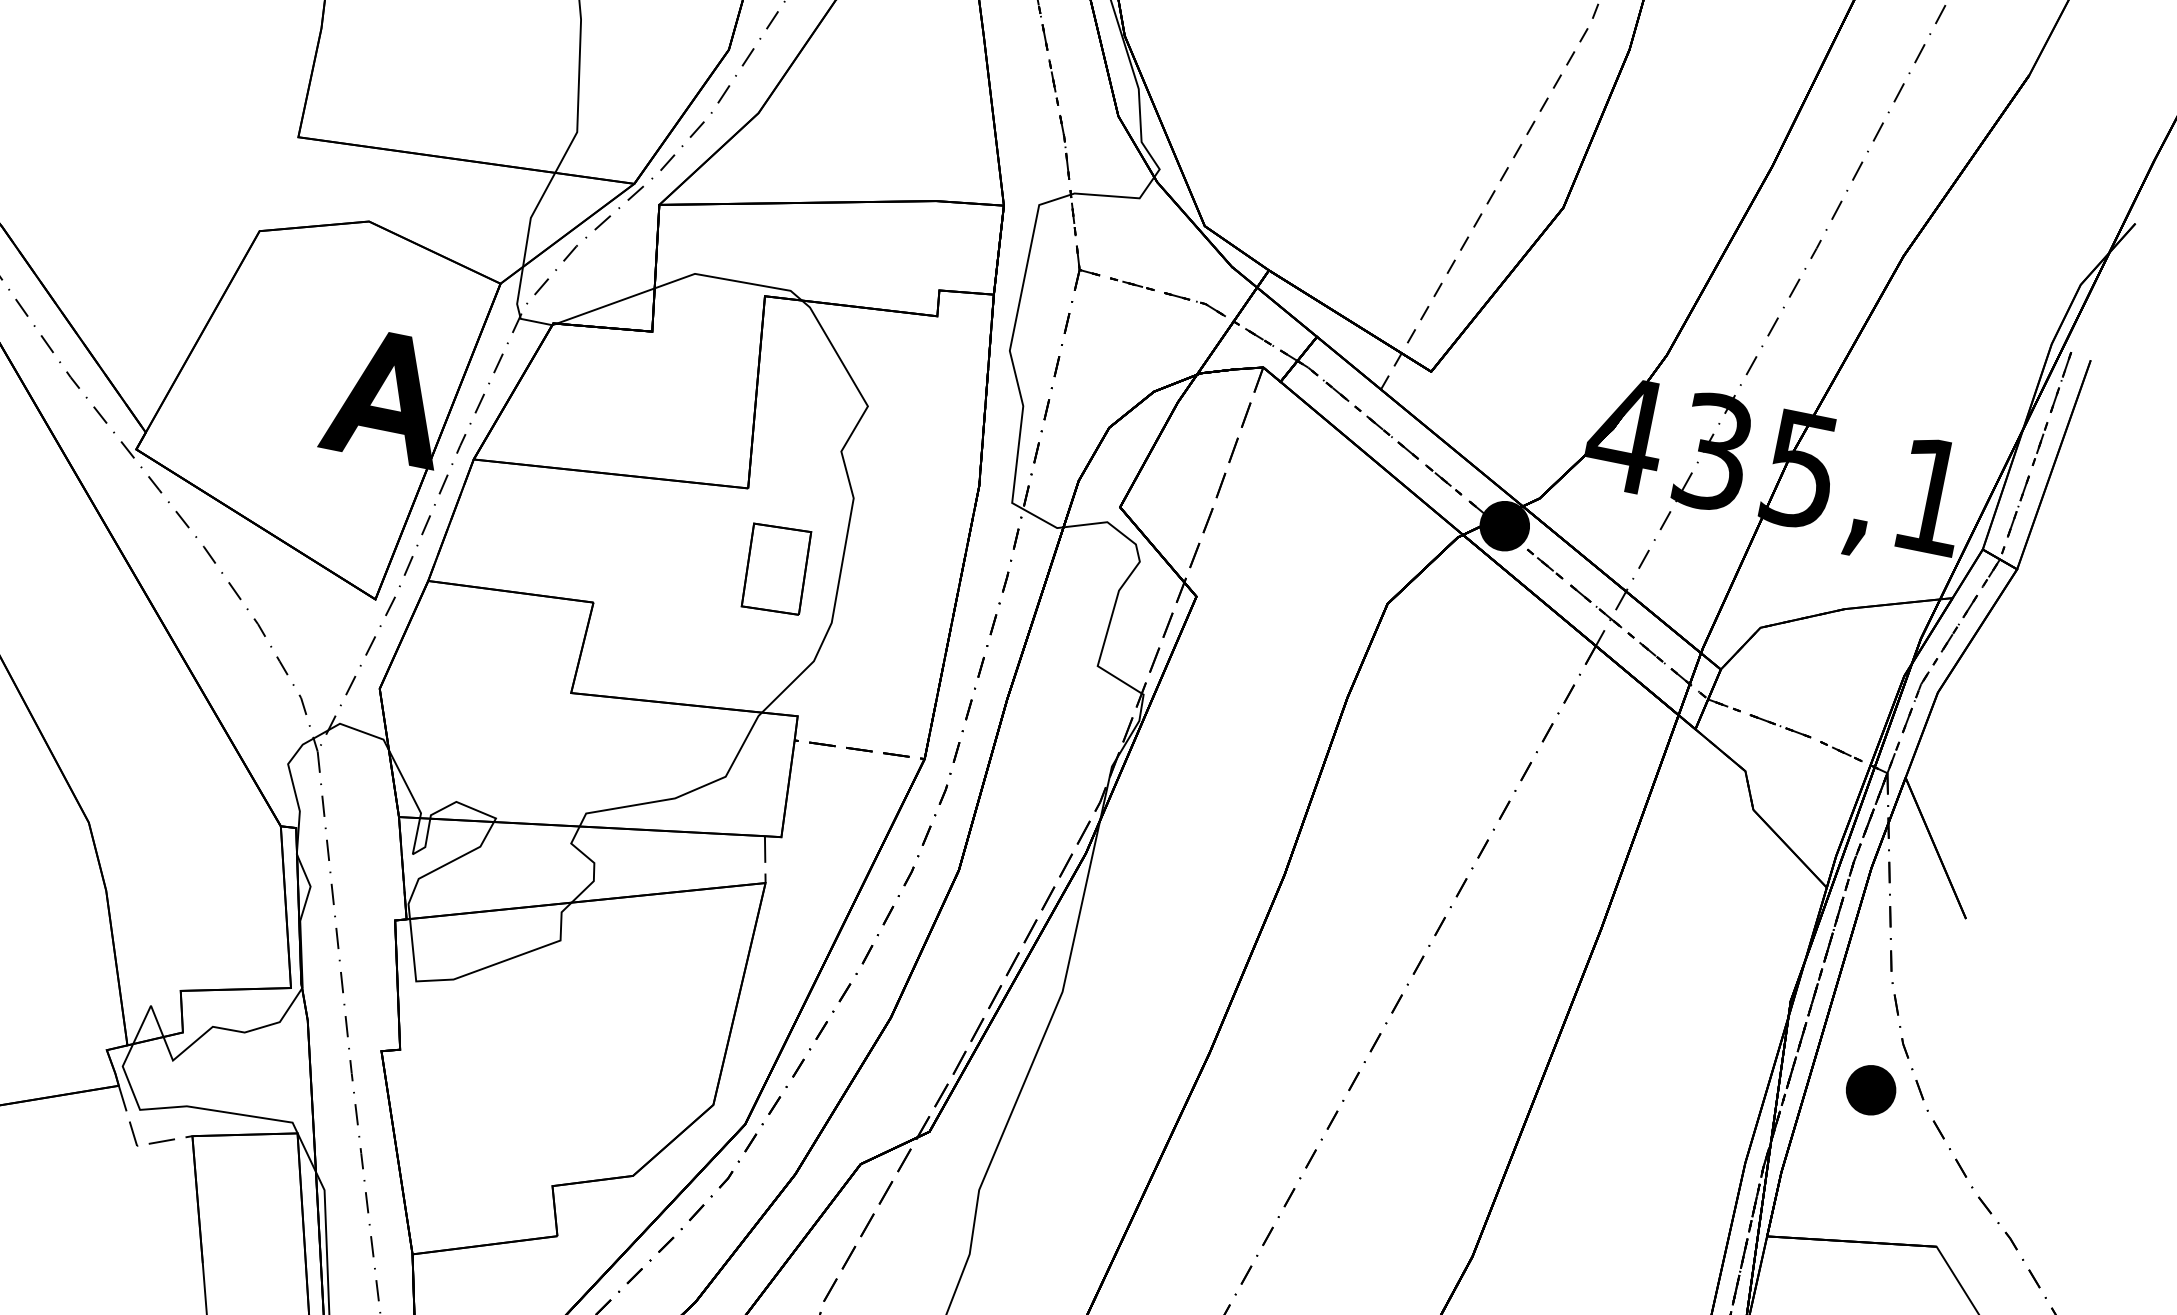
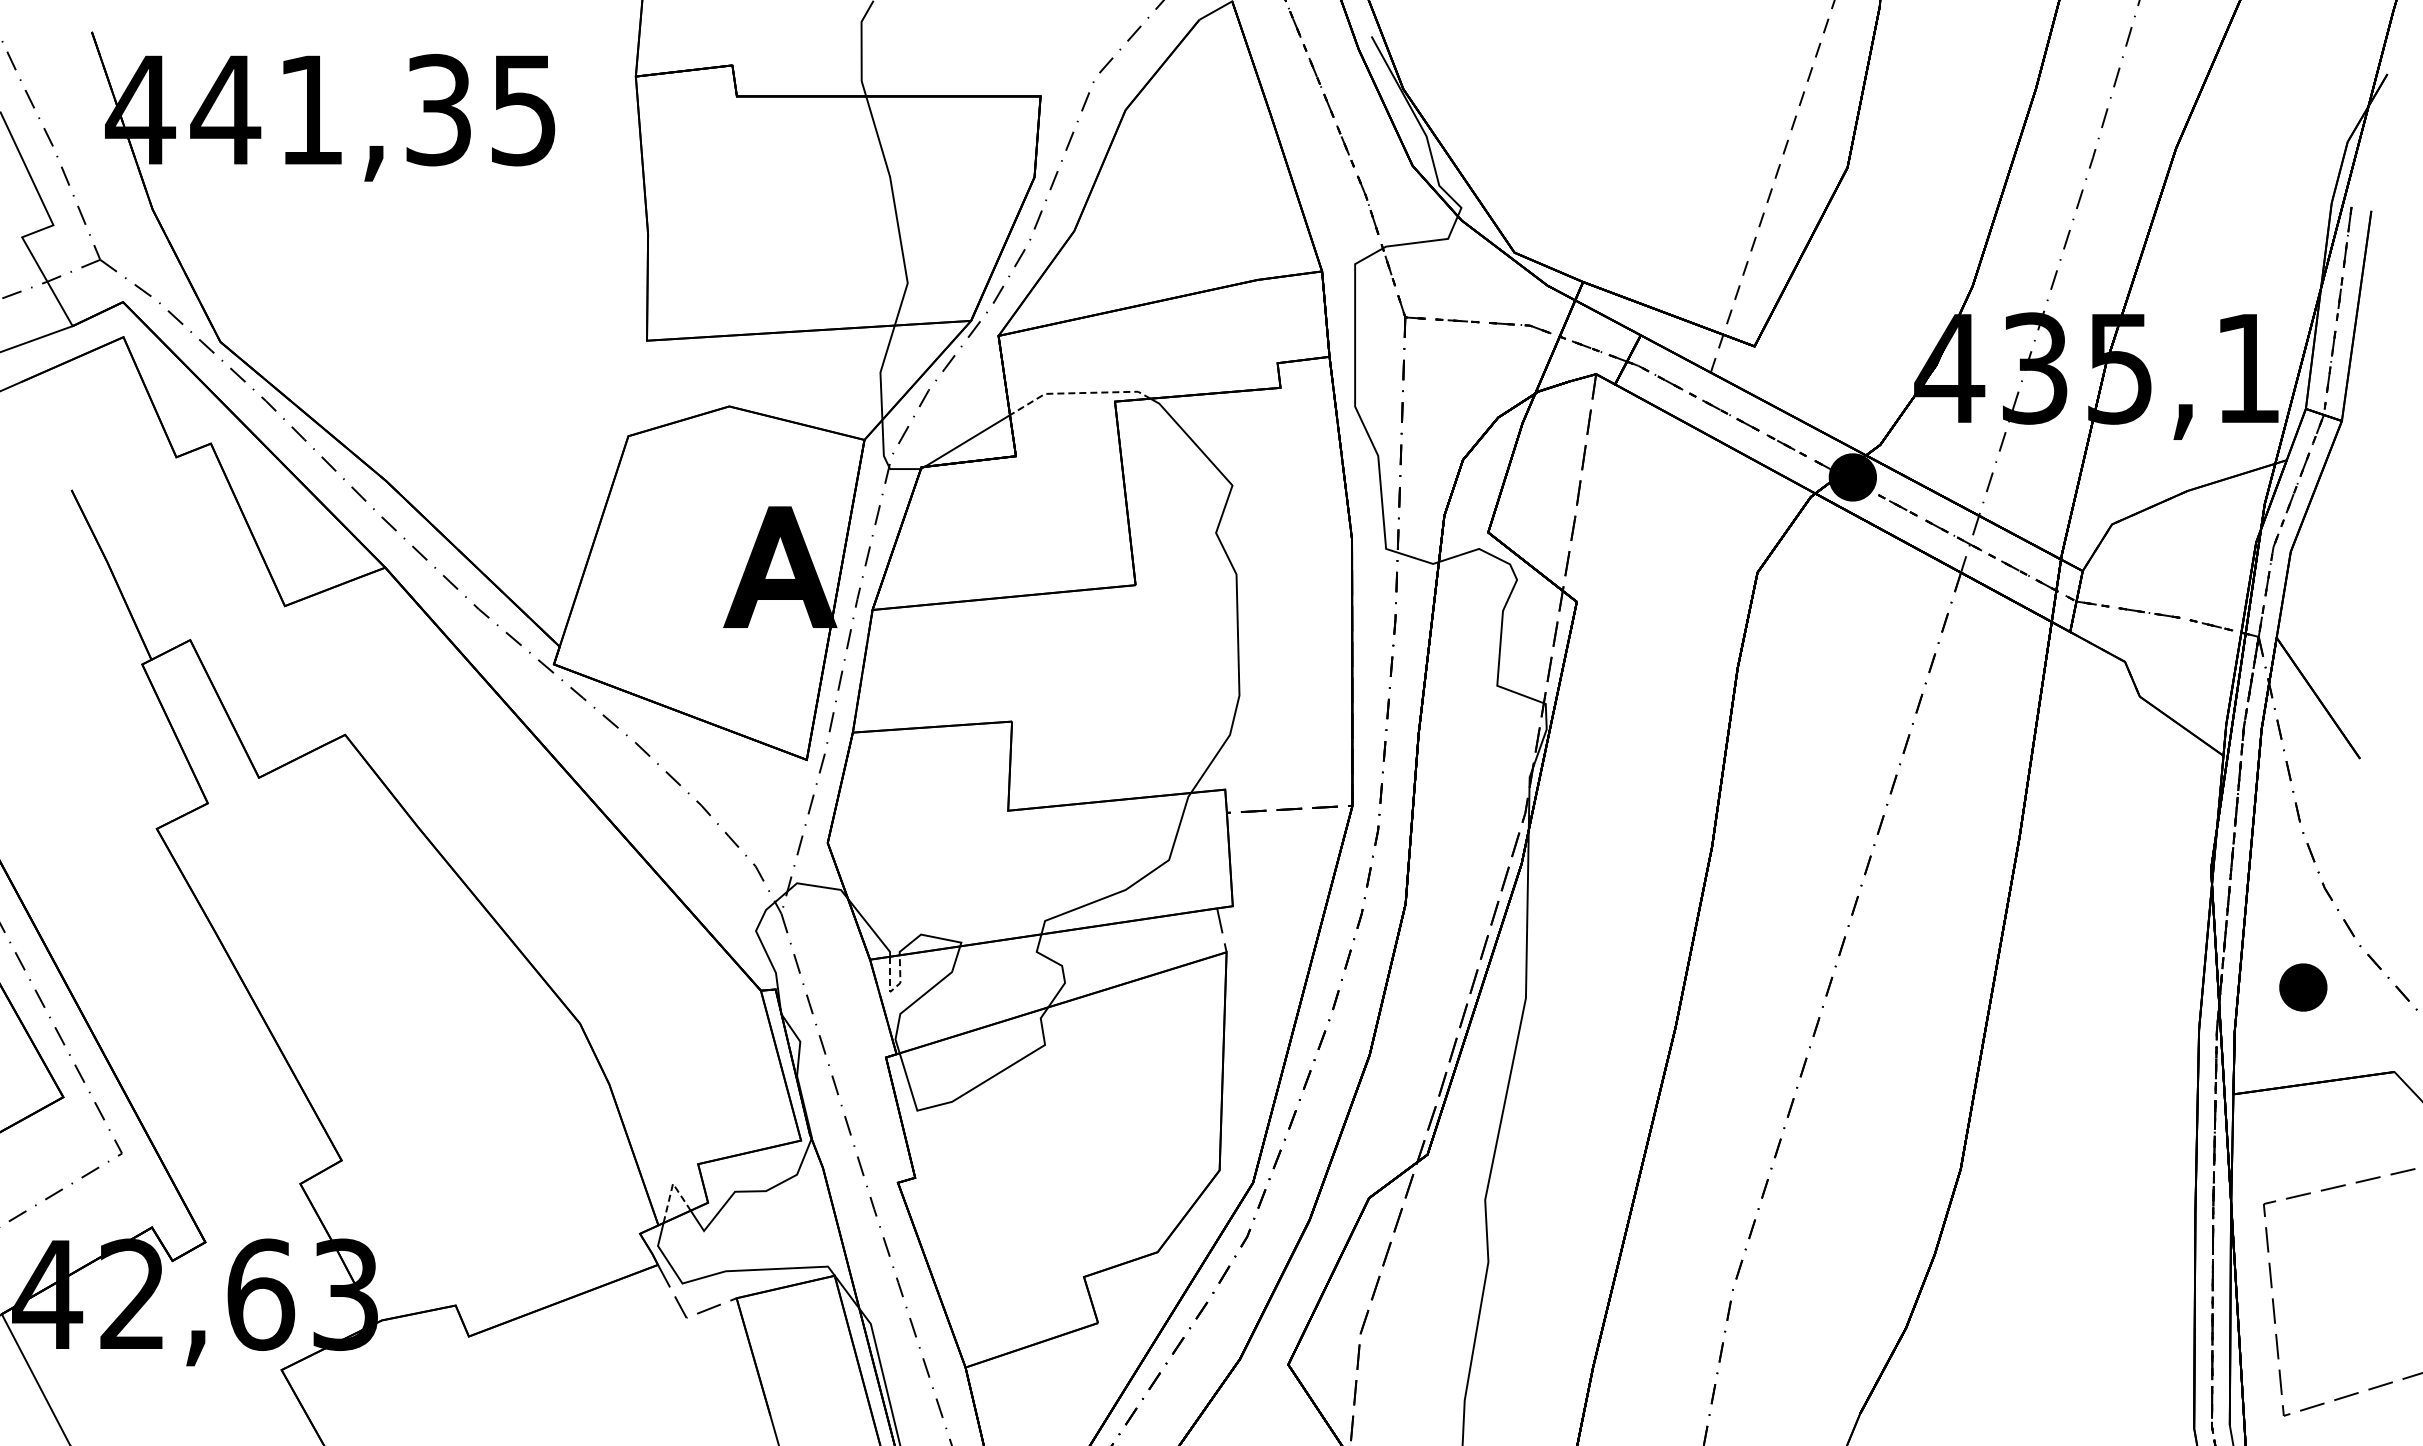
line: (728, 280) -> (1077, 393), solid -> dashed
part: (776, 569) -> (1177, 655), removed
line: (415, 853) -> (892, 990), solid -> dashed
line: (149, 1008) -> (672, 1186), solid -> dashed
part: (1871, 1090) -> (2303, 987), moved

